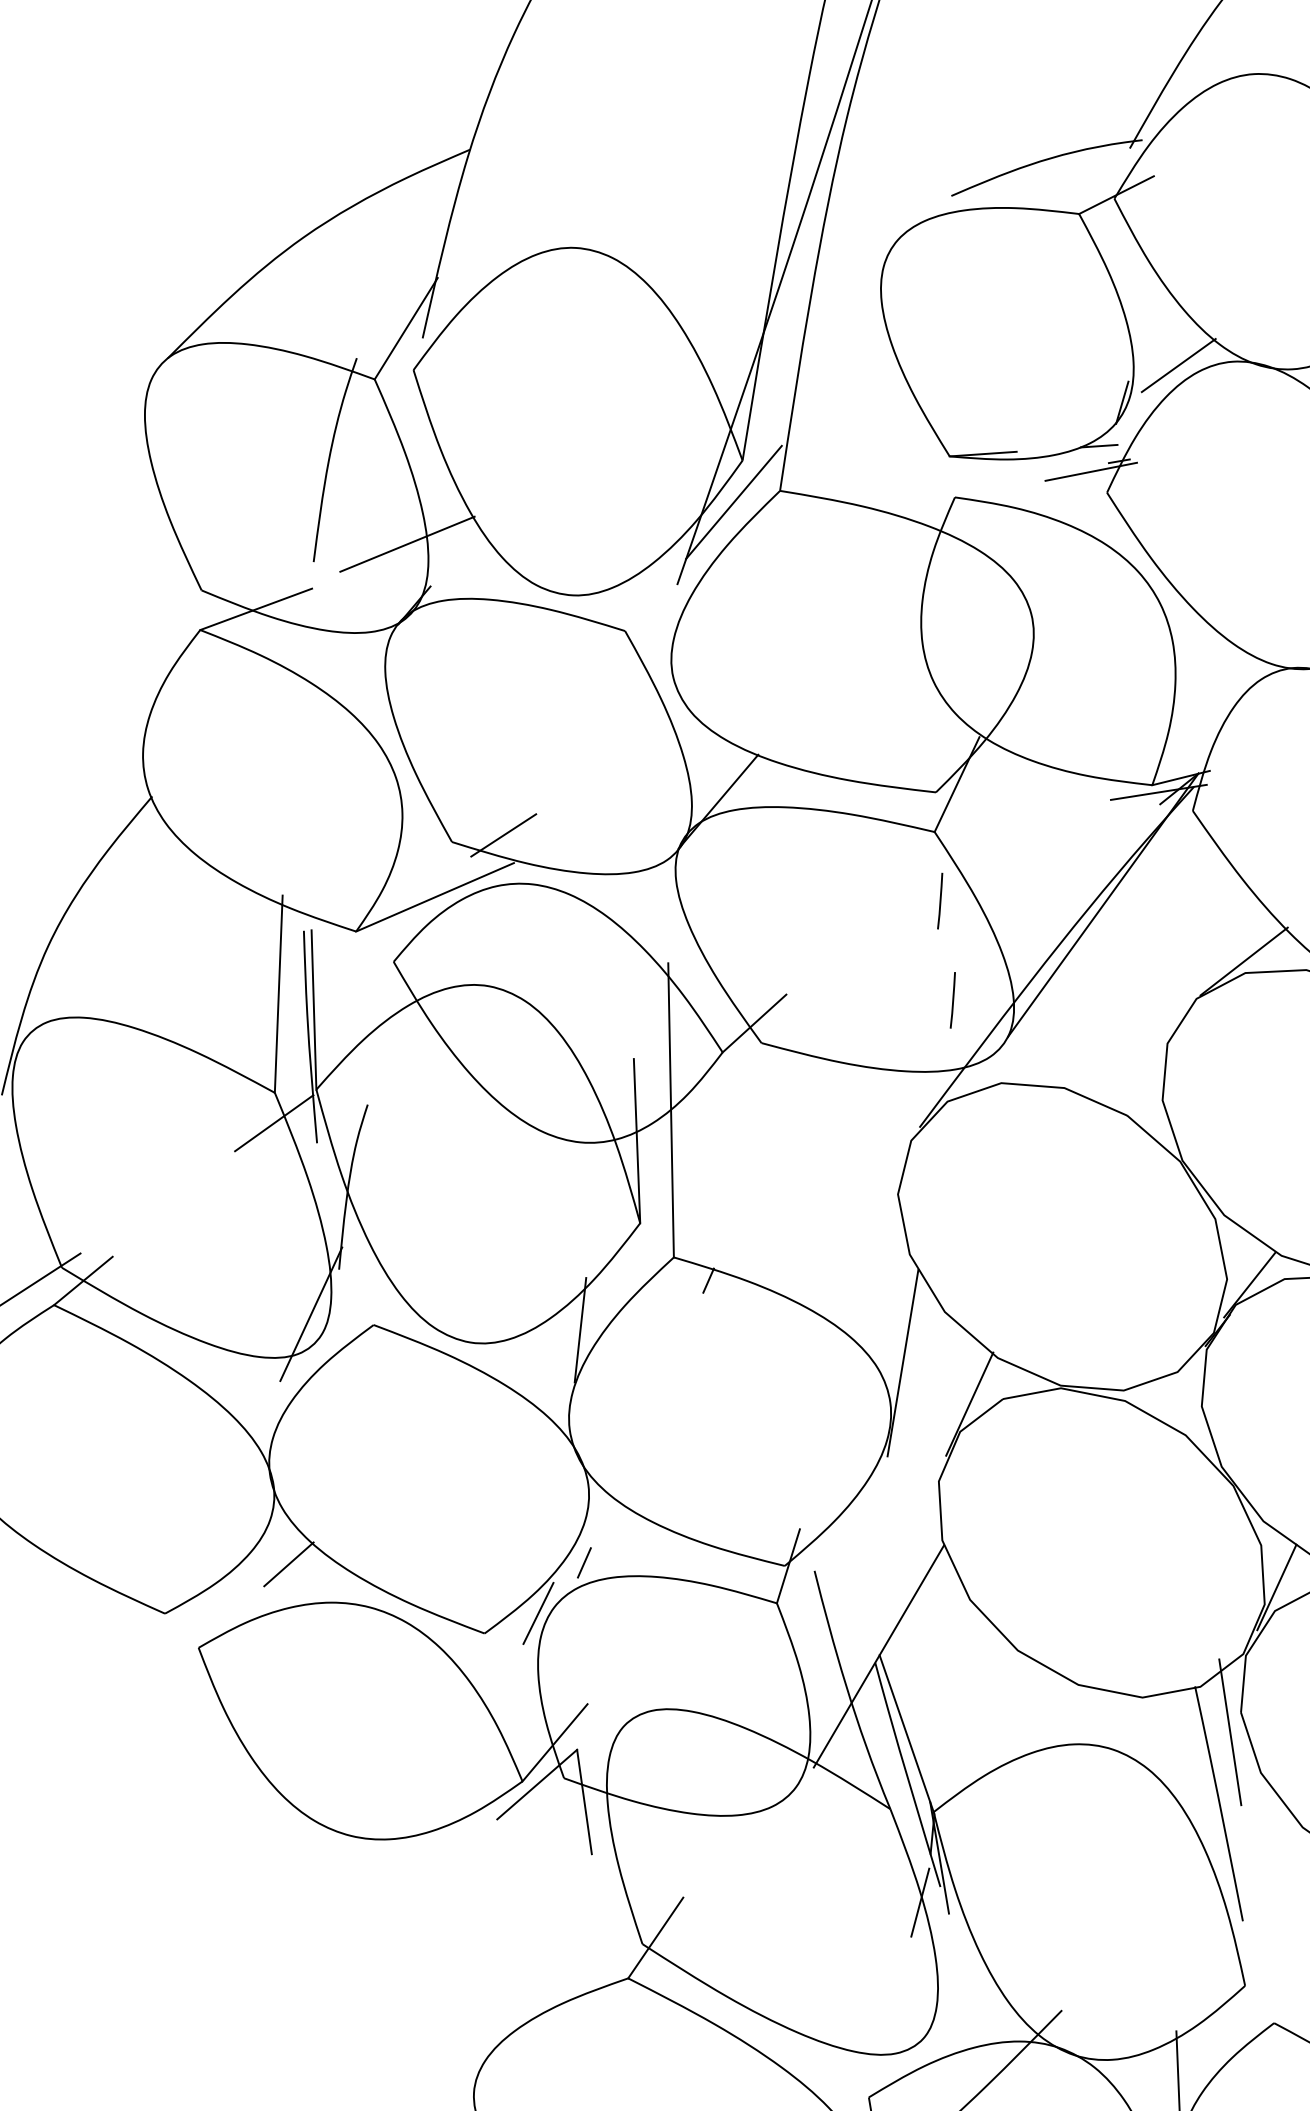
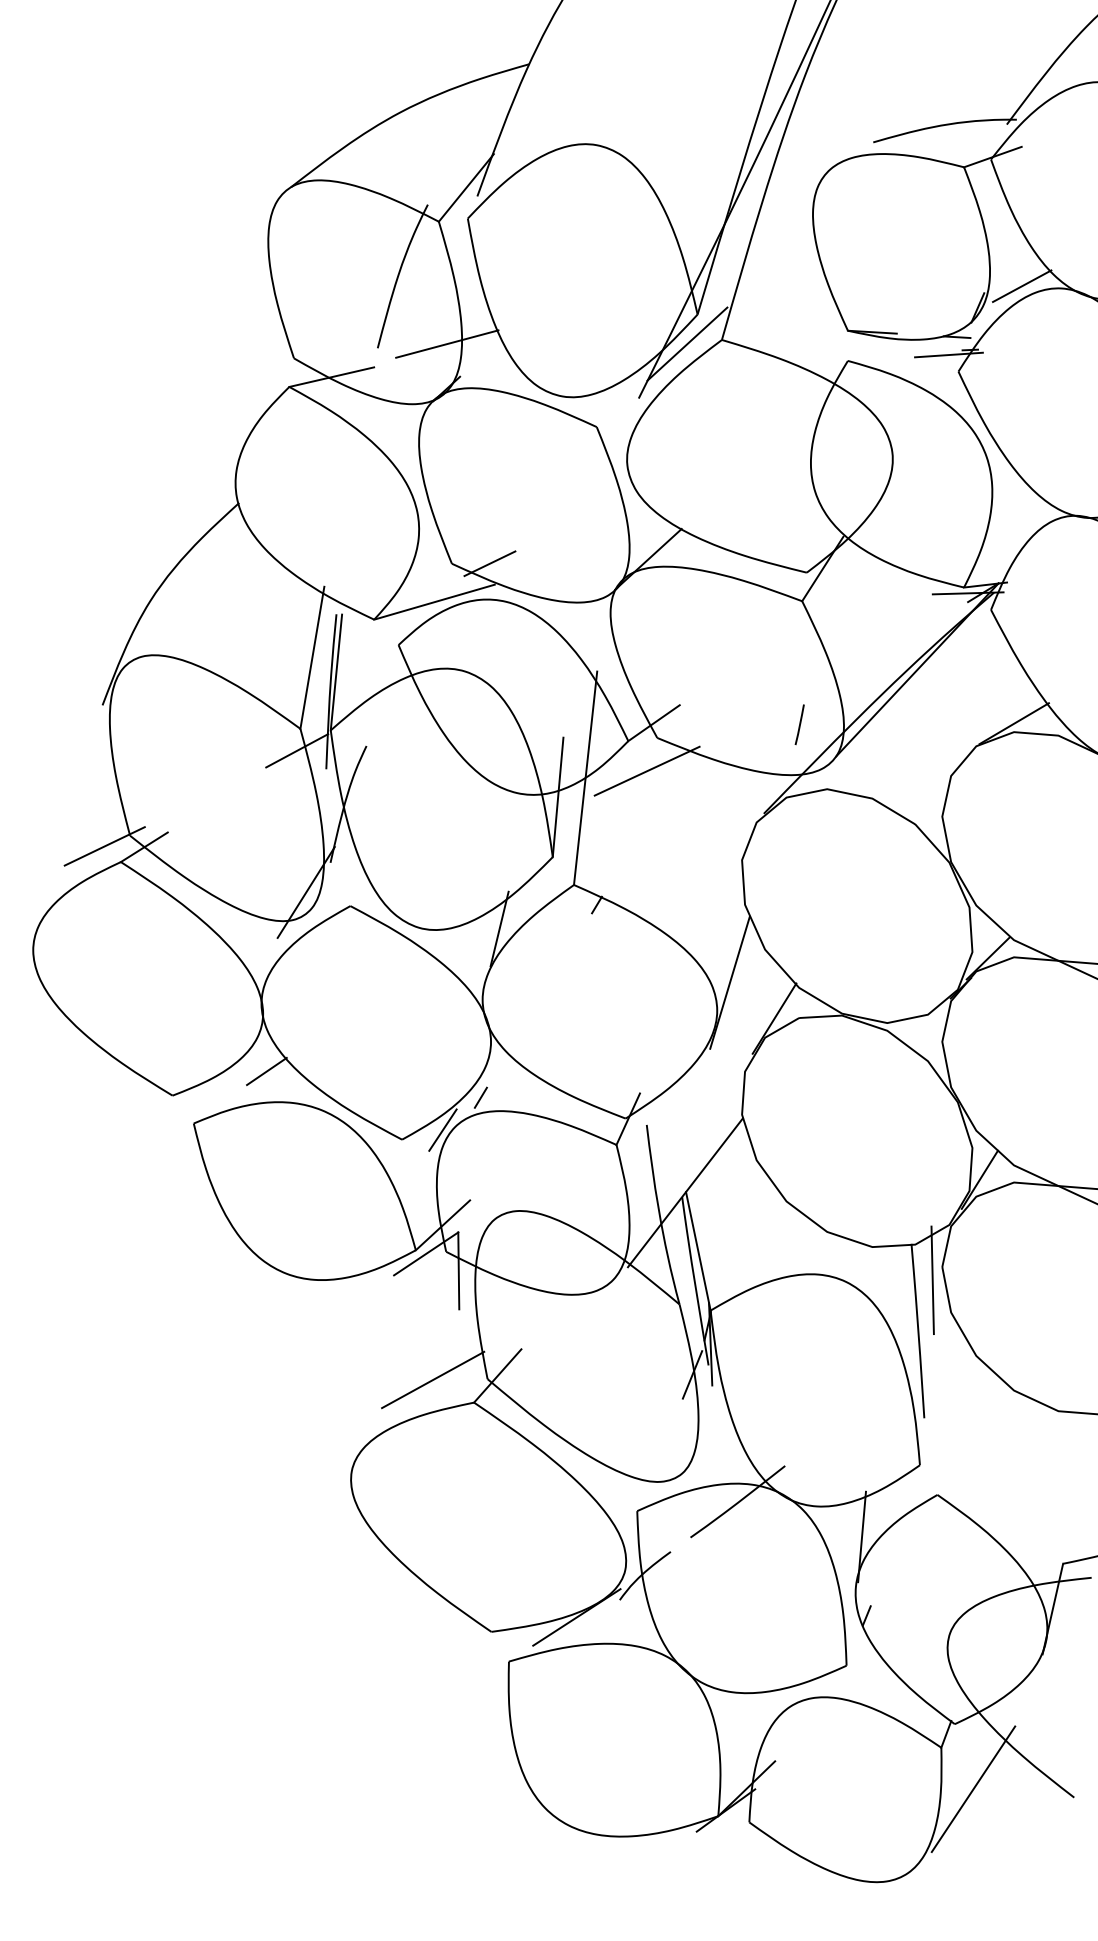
line: (939, 900) -> (799, 651), removed
line: (752, 1089) -> (646, 770), added
line: (569, 1954) -> (433, 1379), added

